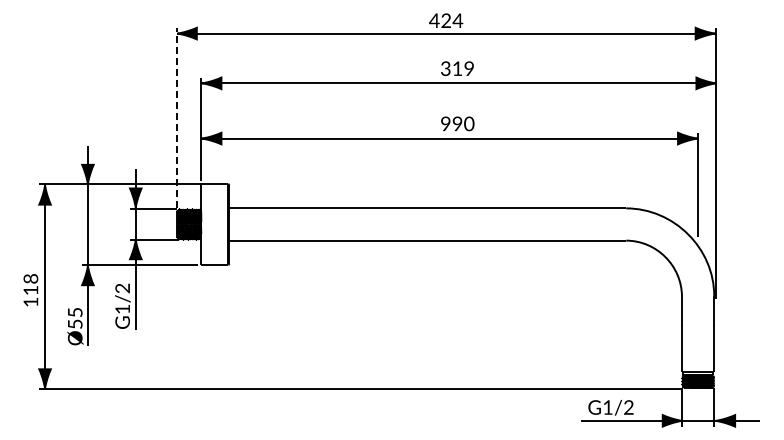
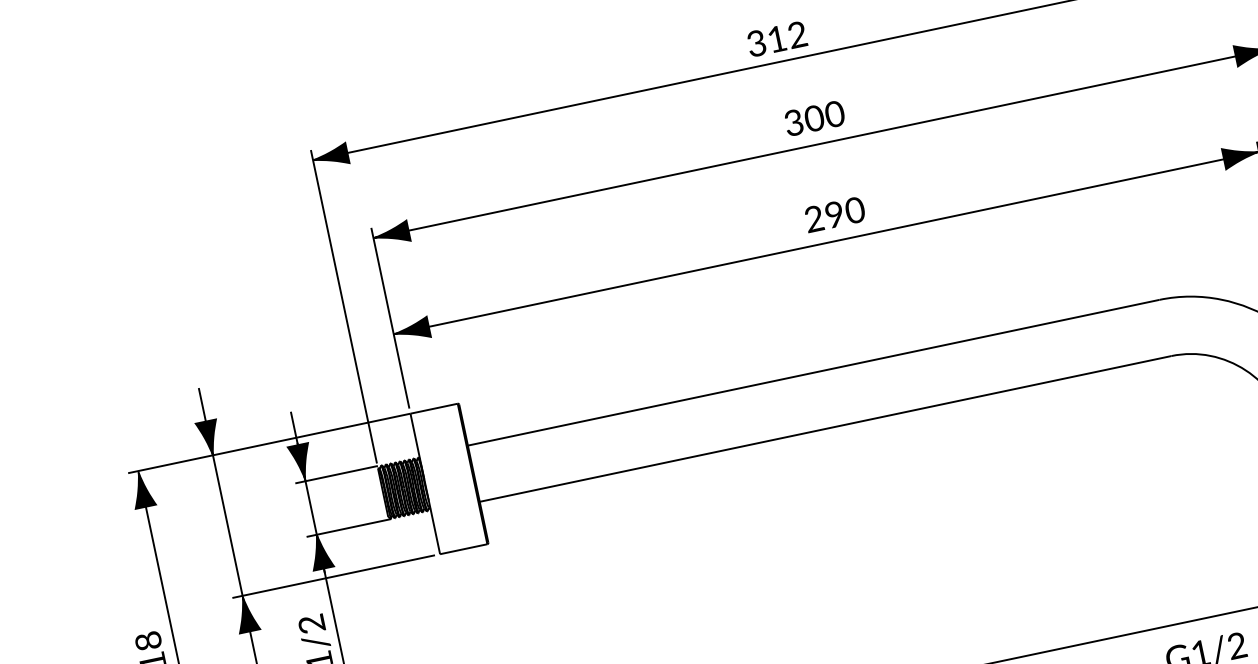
text: (446, 20) -> (777, 38), 424 -> 312
text: (463, 68) -> (824, 115), 319 -> 300
line: (177, 117) -> (344, 306), dashed -> solid
text: (445, 125) -> (814, 221), 990 -> 290

